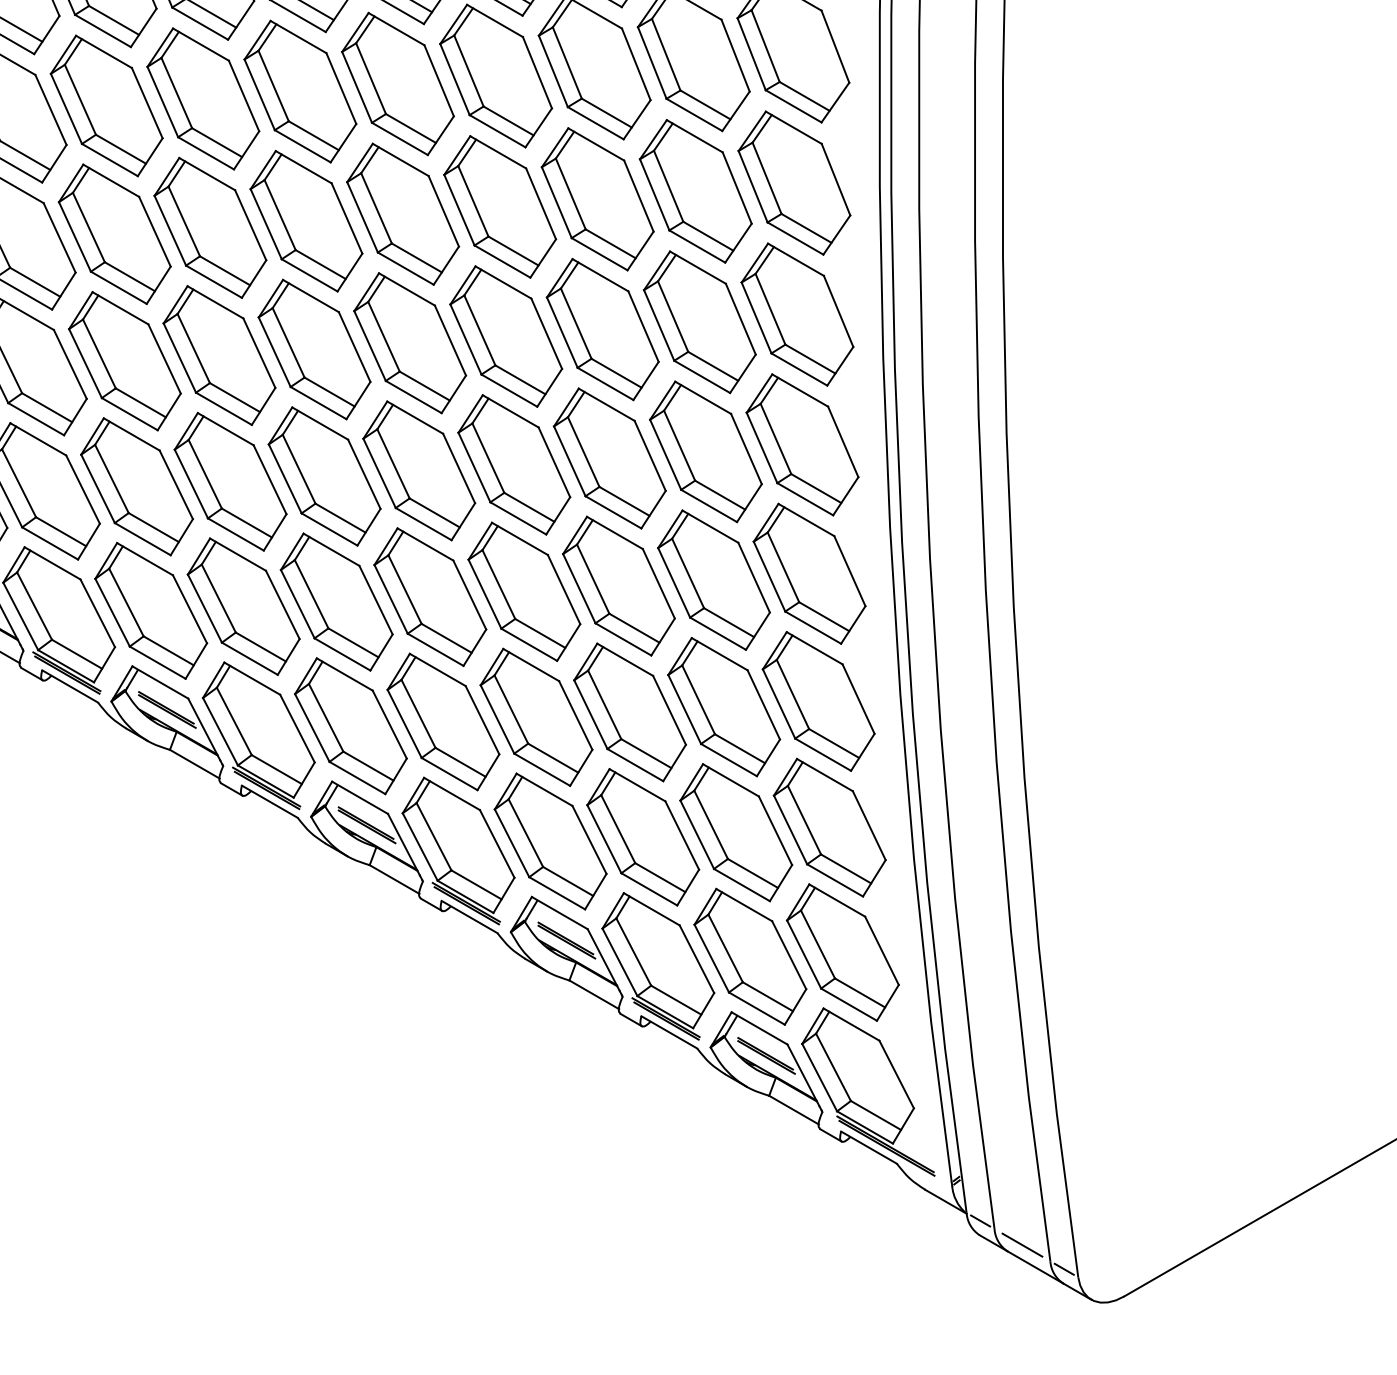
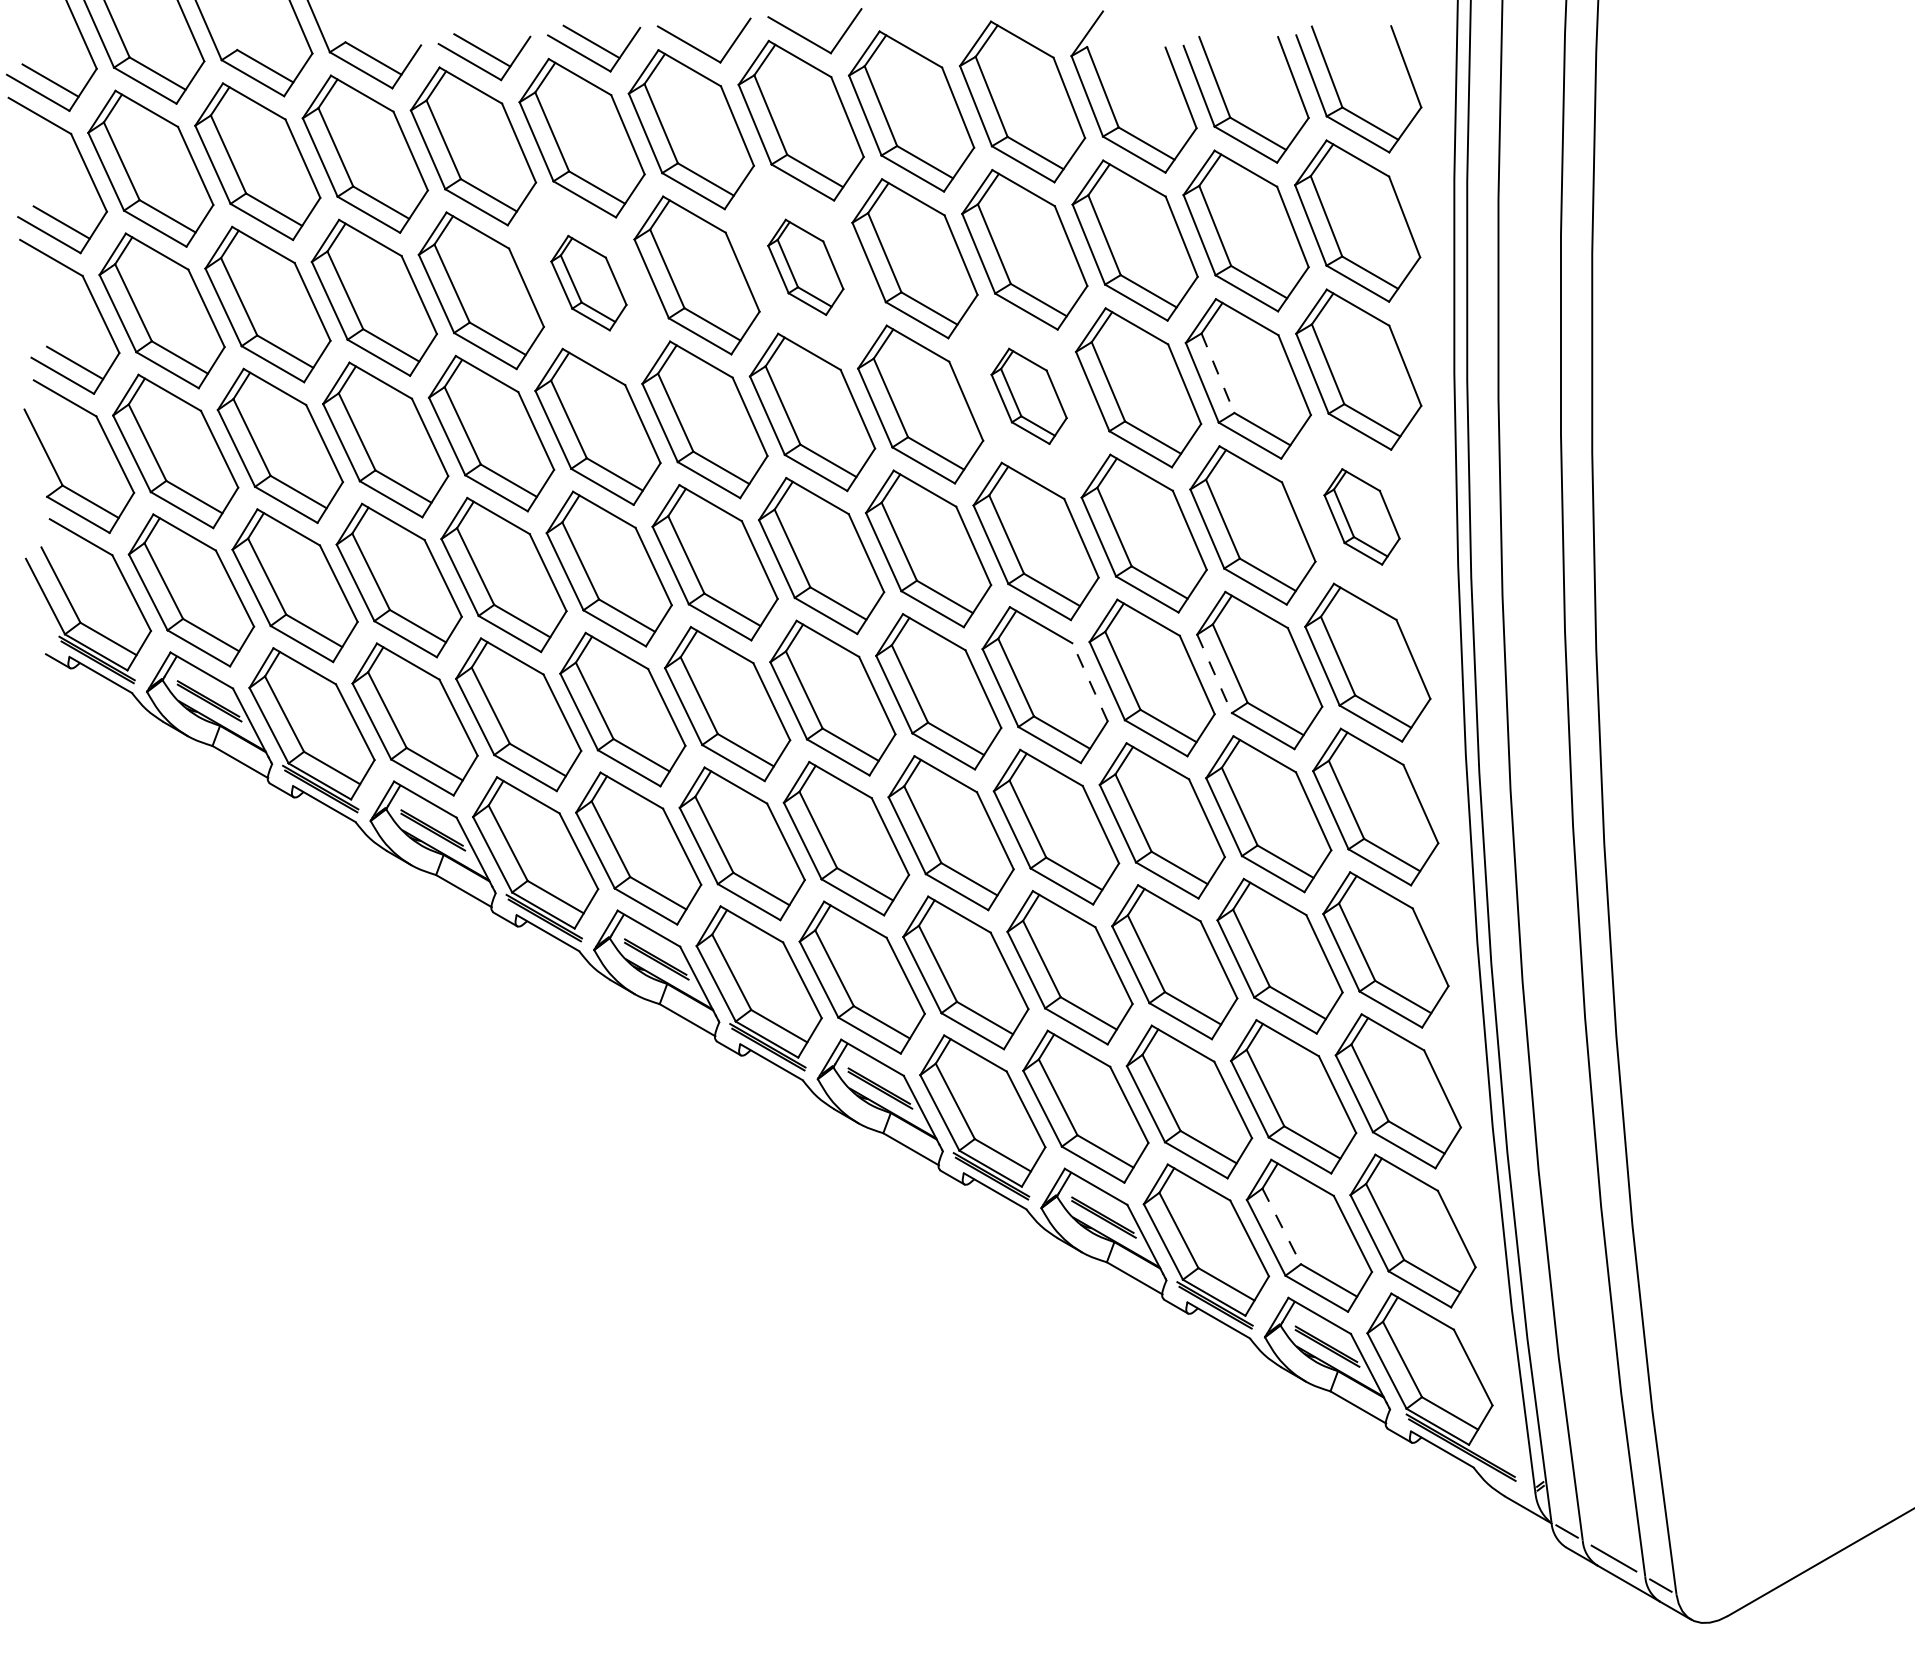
part: (300, 91) -> (805, 267), size x0.6
part: (106, 105) -> (588, 282), size x0.6
line: (669, 186) -> (1218, 373), solid -> dashed
part: (499, 207) -> (1028, 396), size x0.6
part: (796, 314) -> (1361, 516), size x0.6
line: (665, 454) -> (1214, 673), solid -> dashed
line: (554, 462) -> (1090, 682), solid -> dashed
line: (725, 948) -> (1281, 1226), solid -> dashed

